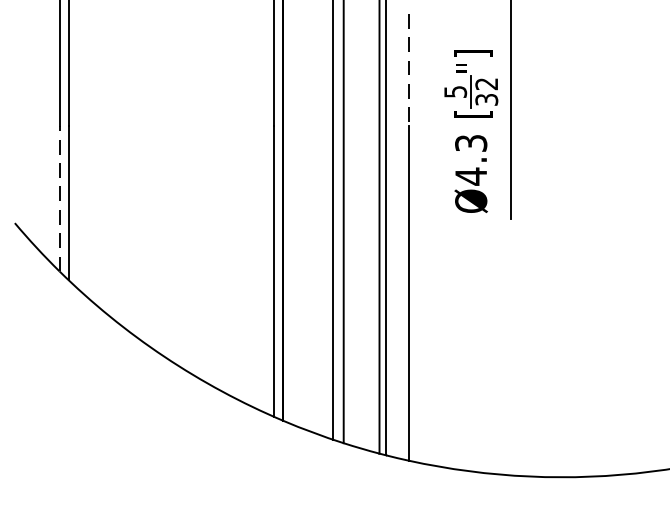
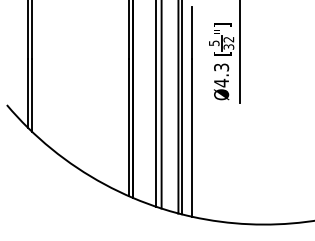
line: (409, 71) -> (192, 33), dashed -> solid
line: (58, 198) -> (27, 93), dashed -> solid

